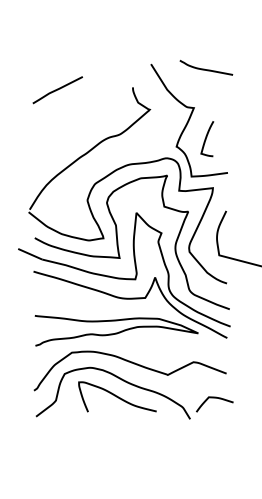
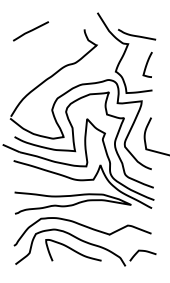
curve: (206, 69) -> (137, 35), moved
curve: (206, 139) -> (147, 65), moved

